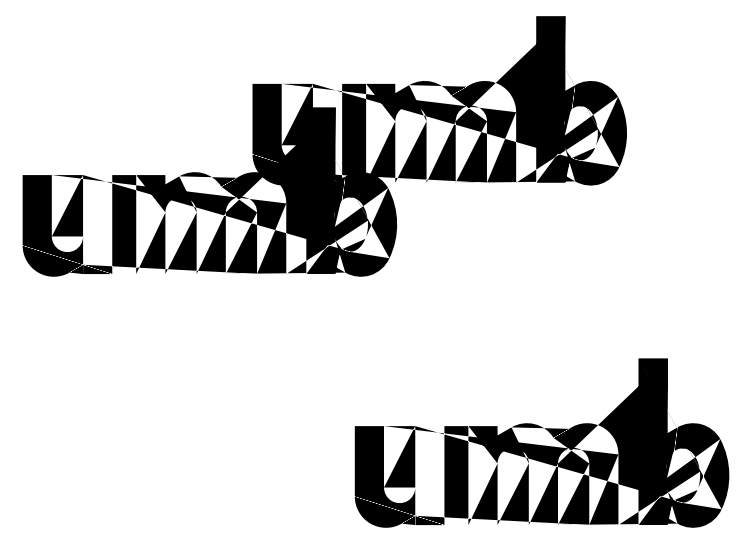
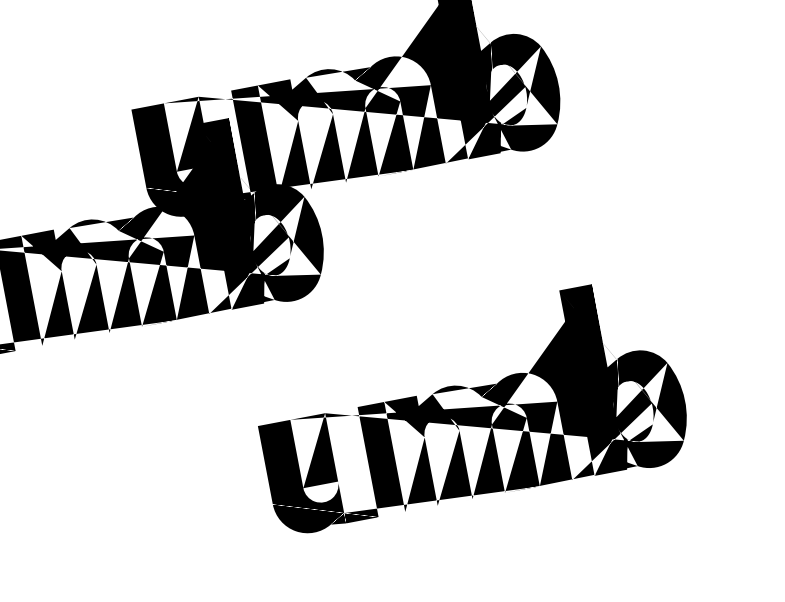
part: (541, 442) -> (469, 404), moved

